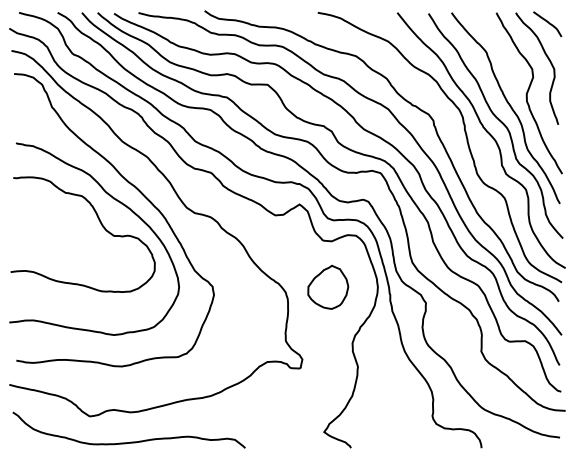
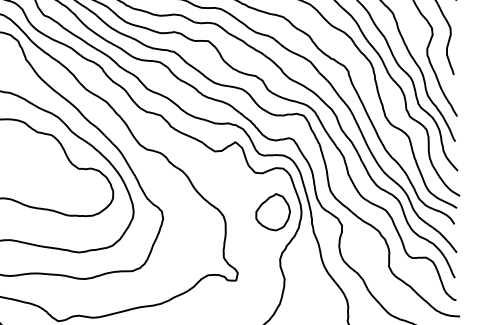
part: (328, 286) -> (273, 211), moved

